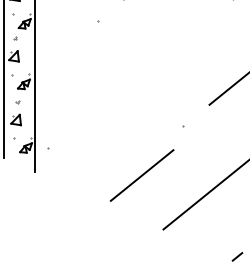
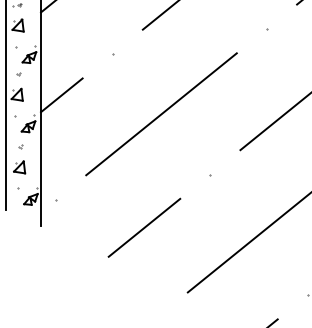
line: (52, 57) -> (61, 95), added
line: (140, 73) -> (161, 114), added
line: (142, 175) -> (144, 227), moved

